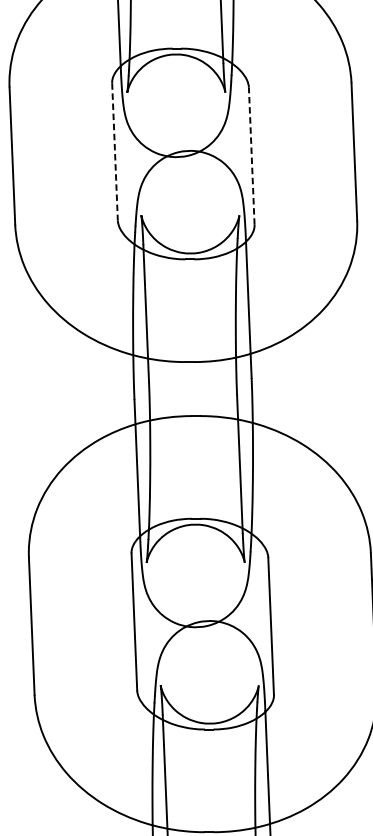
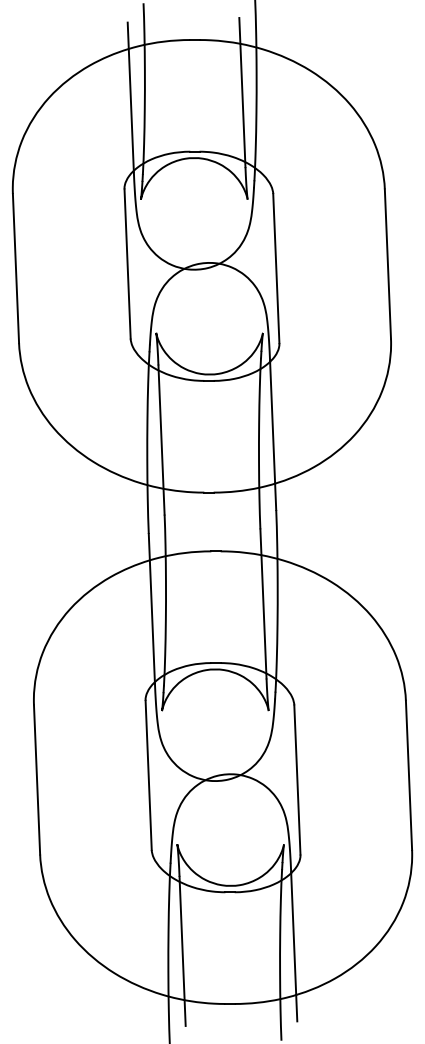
line: (114, 152) -> (127, 264), dashed -> solid
line: (251, 156) -> (276, 268), dashed -> solid

